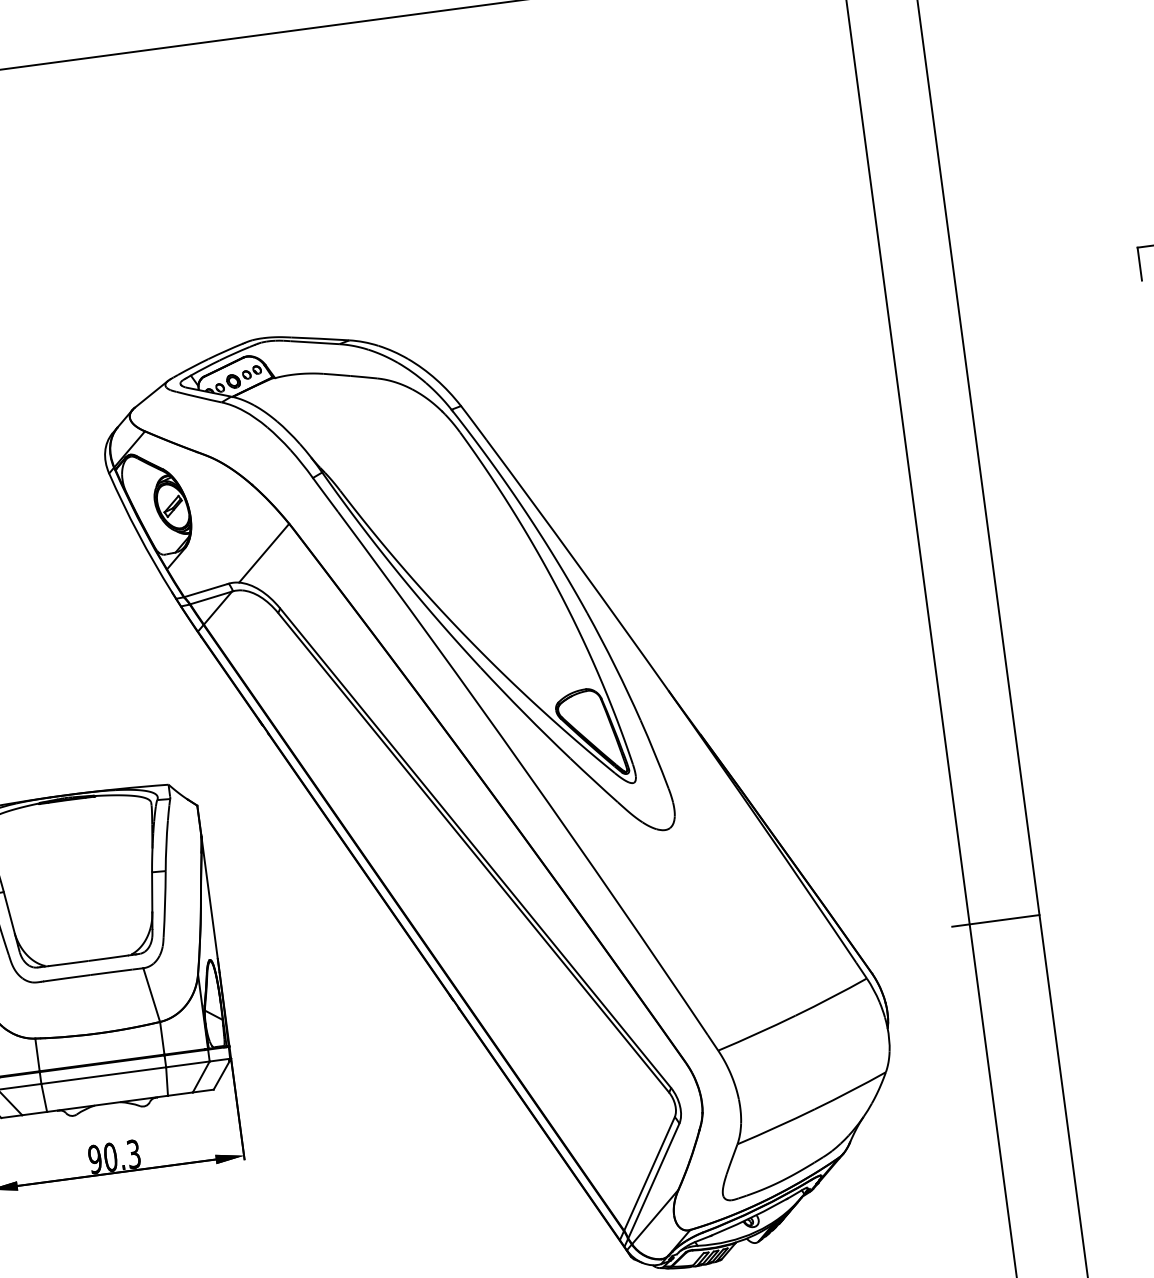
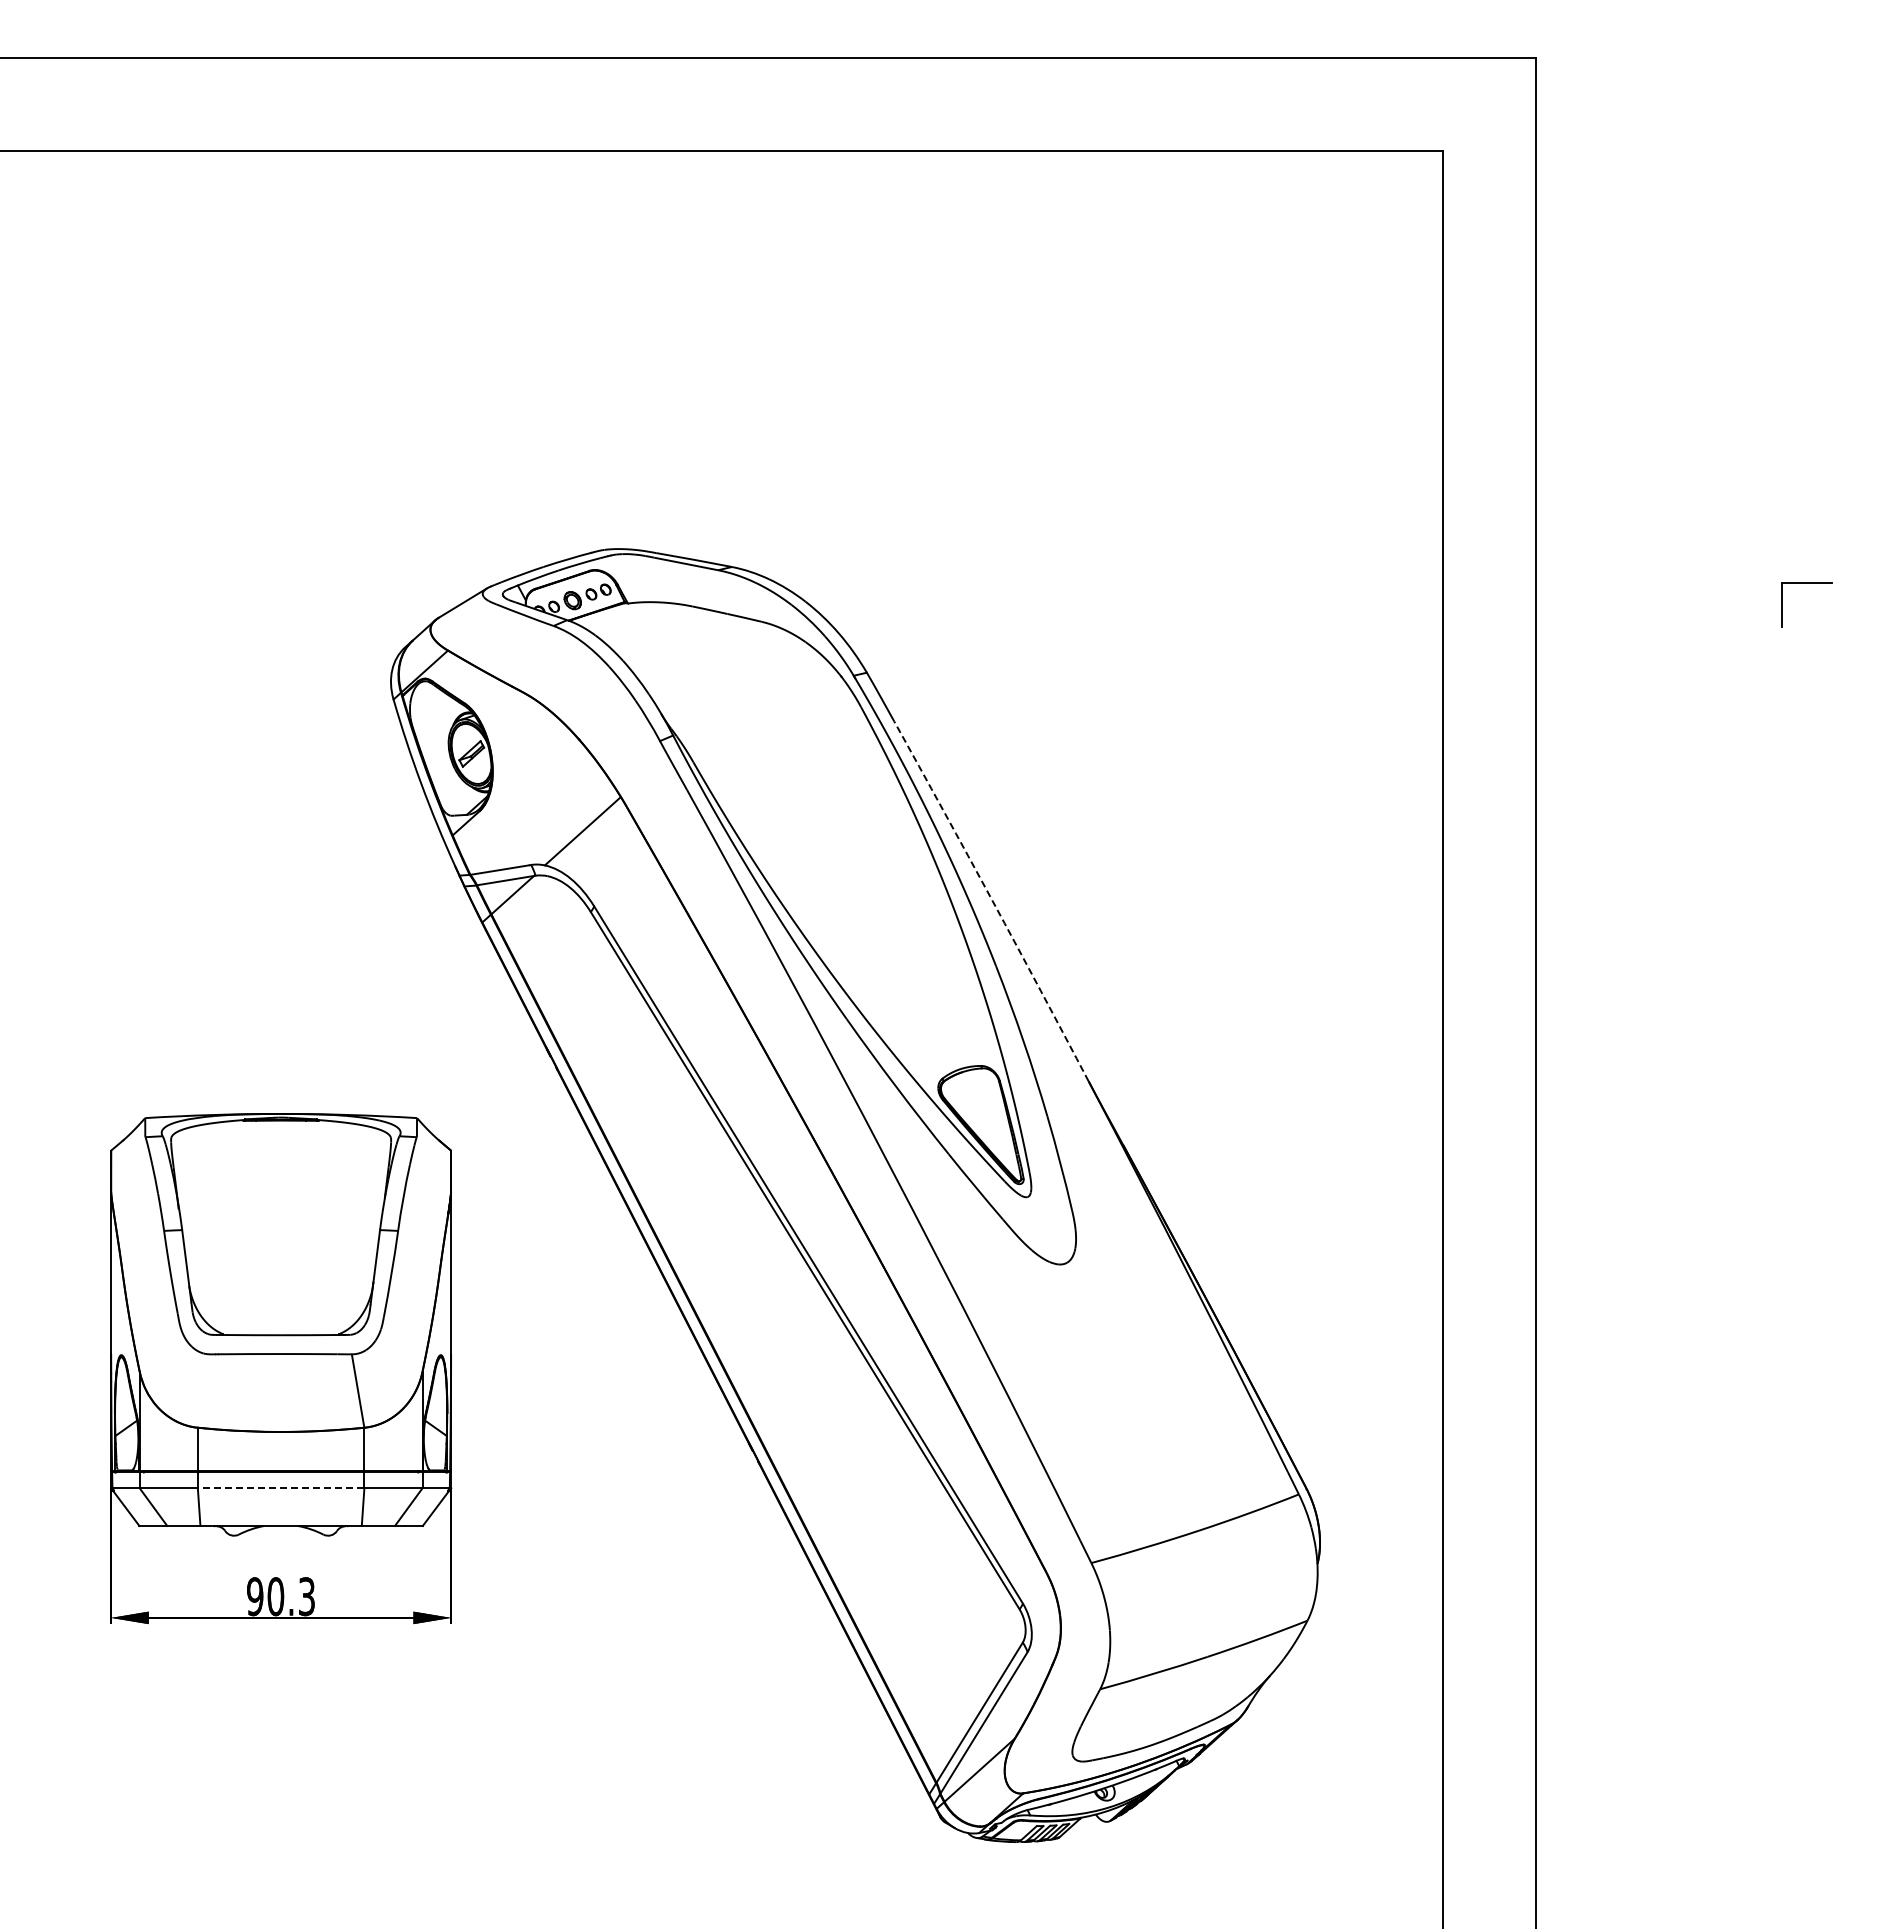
arc: (577, 564) -> (992, 900), solid -> dashed
line: (995, 920) -> (1477, 1441), removed
line: (103, 1075) -> (280, 1488), solid -> dashed

